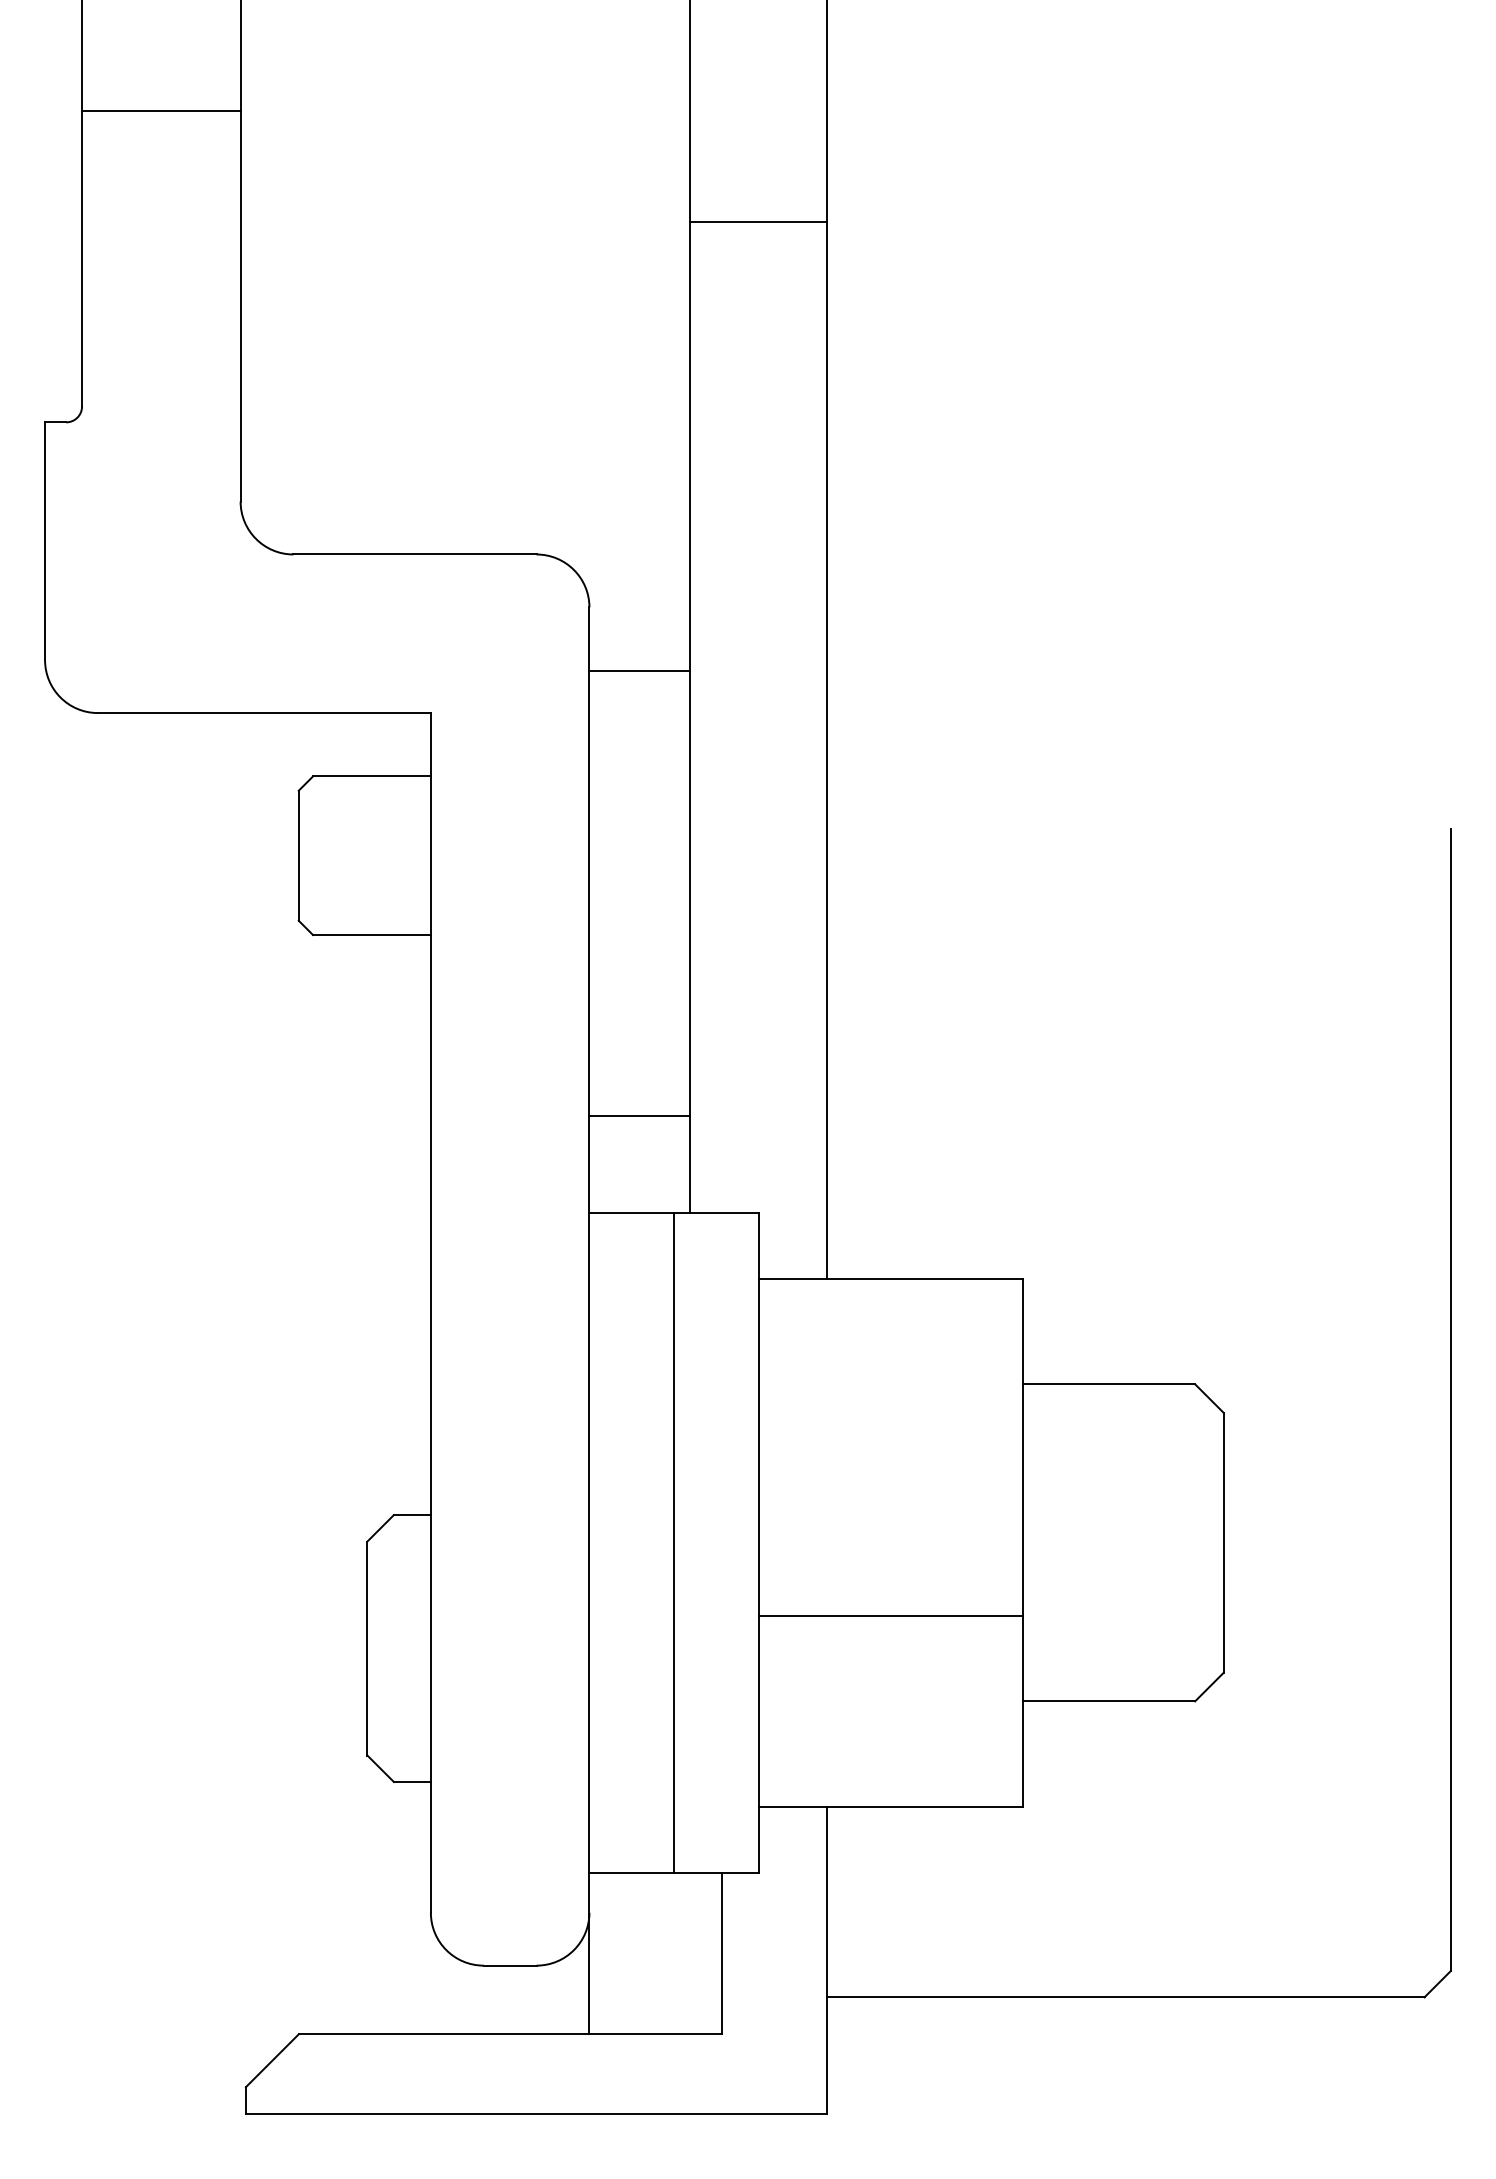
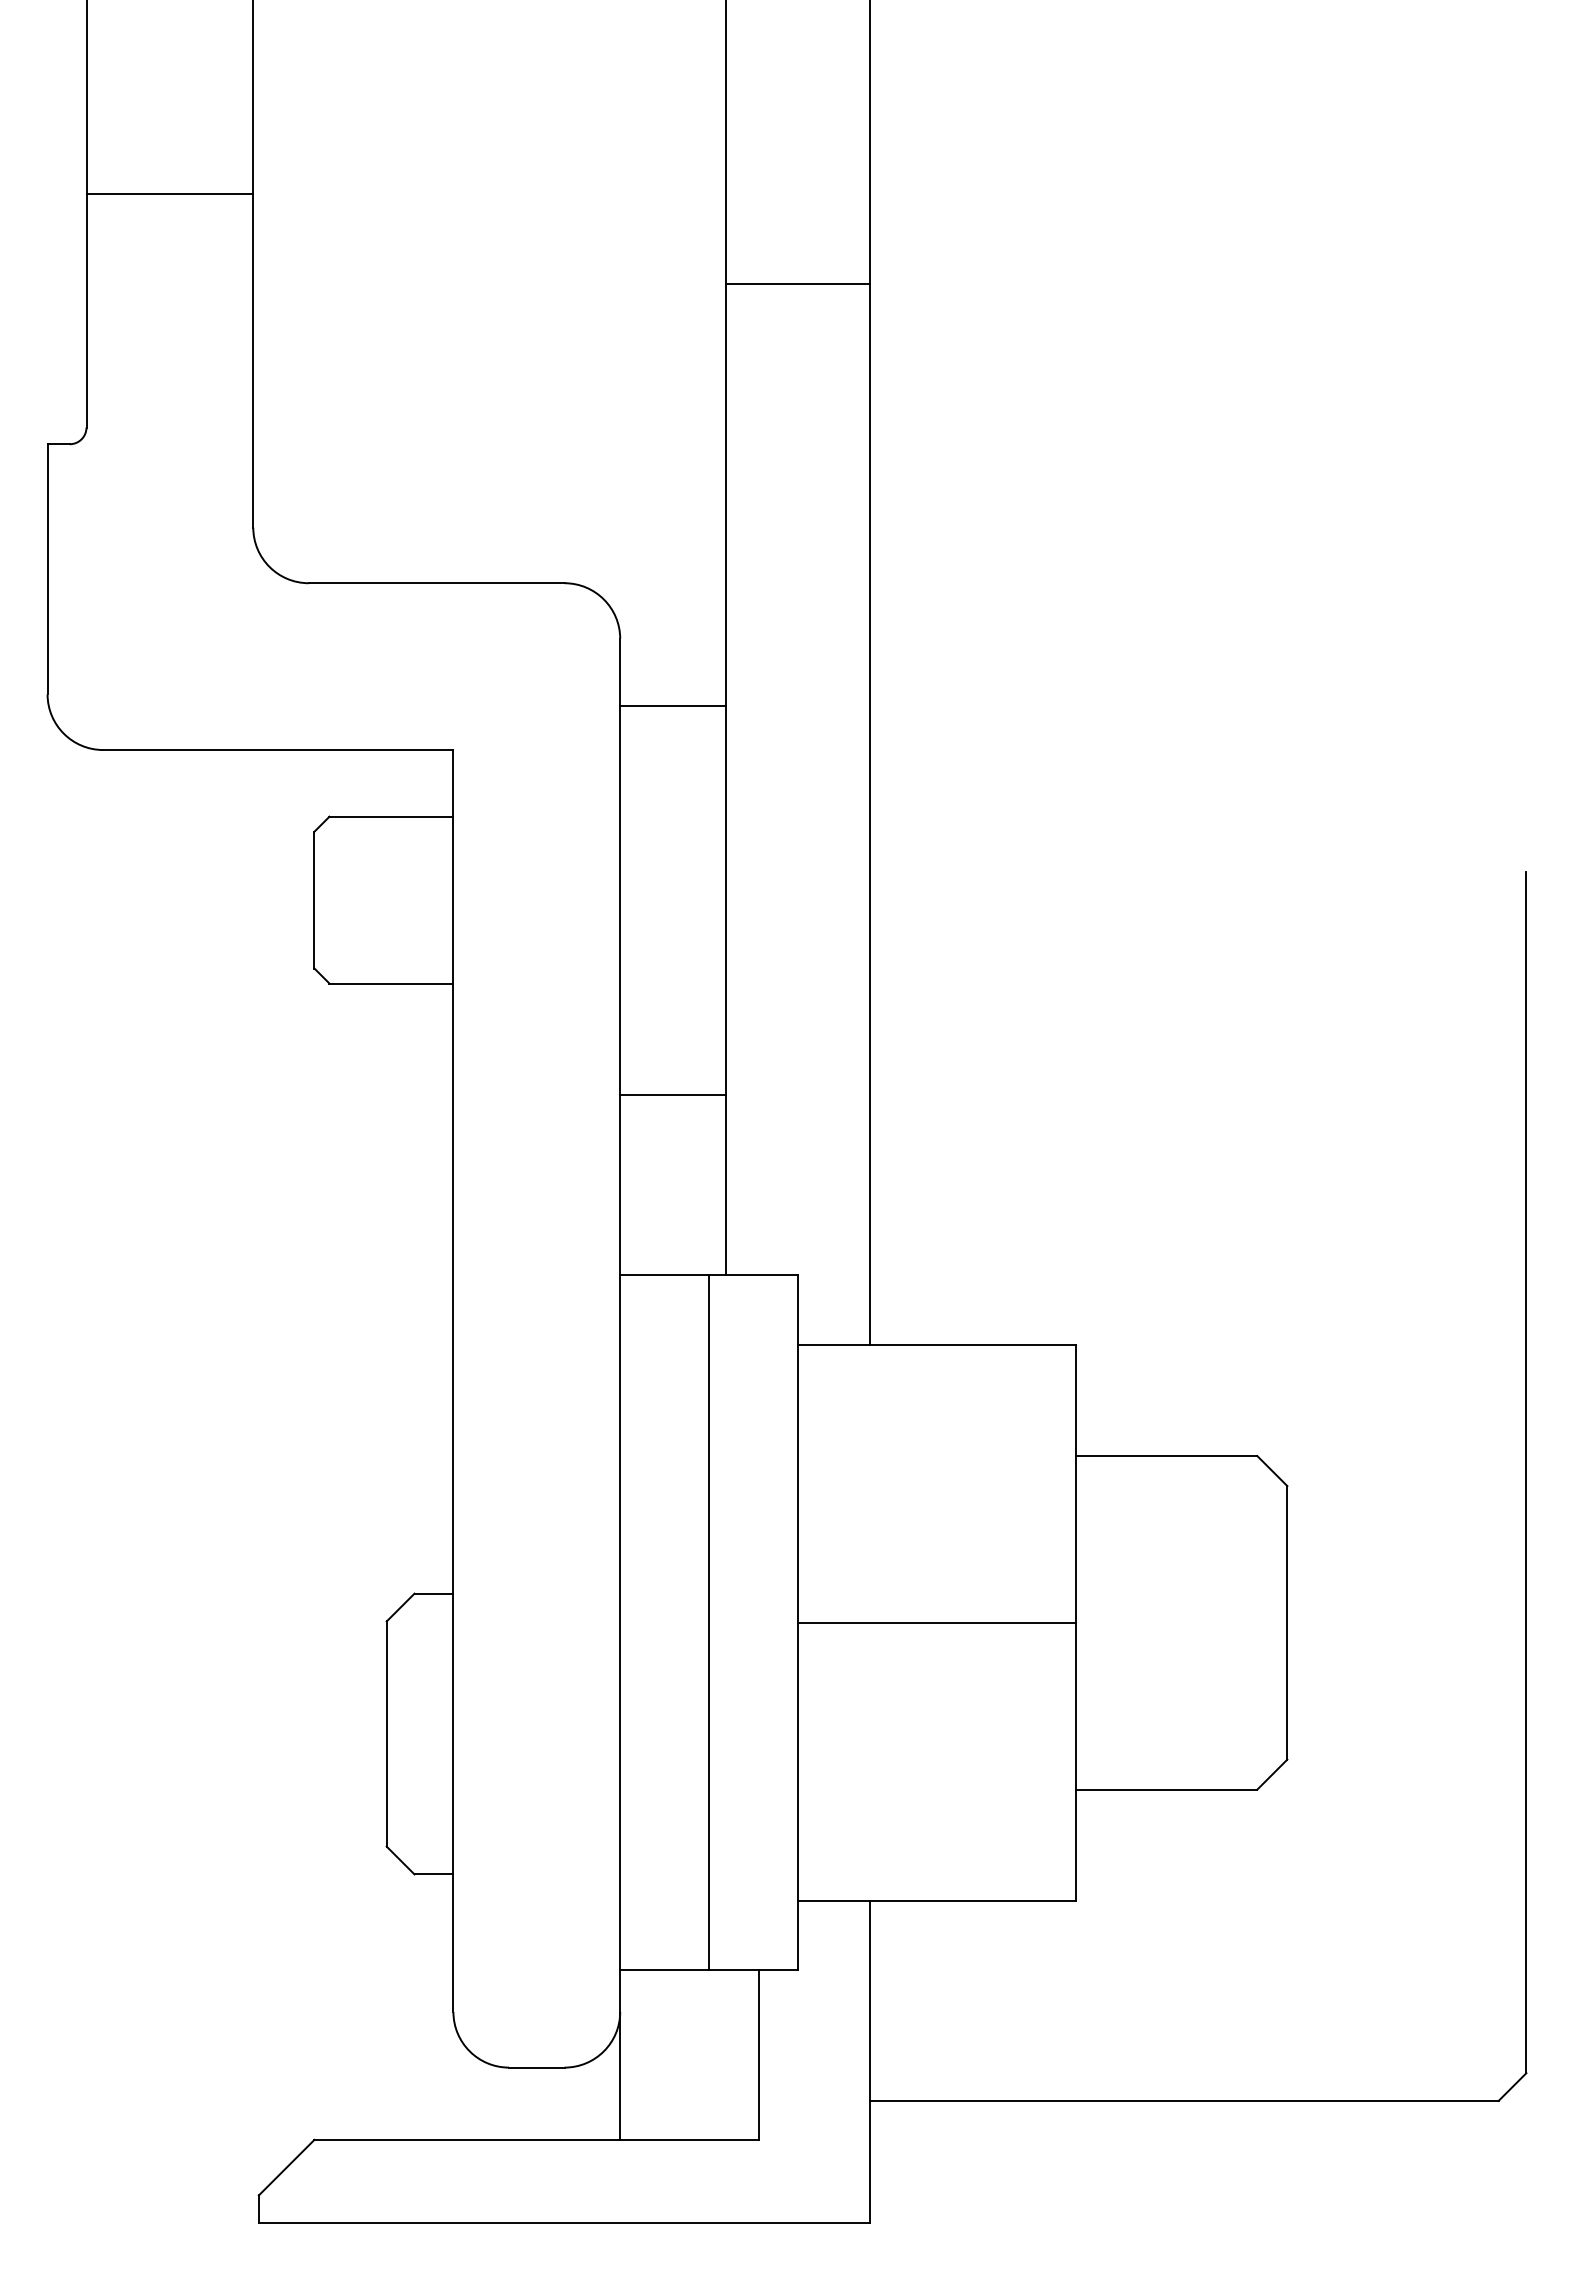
line: (161, 110) -> (170, 194), moved
line: (758, 222) -> (798, 284), moved
line: (639, 1115) -> (672, 1094), moved
line: (890, 1615) -> (936, 1622), moved

